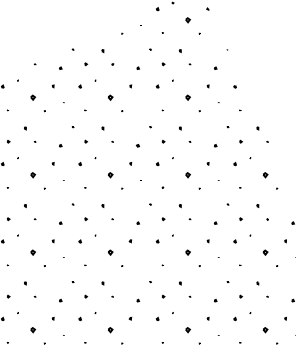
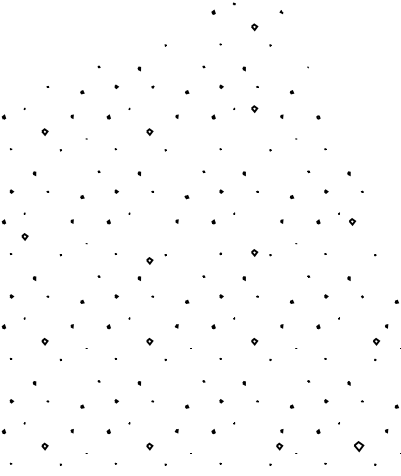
part: (187, 97) -> (254, 108), moved
part: (32, 174) -> (24, 236), moved
part: (110, 174) -> (149, 260), moved
part: (187, 174) -> (254, 252), moved
part: (265, 174) -> (352, 221), moved
part: (265, 252) -> (376, 341), moved
part: (187, 330) -> (279, 446), moved
part: (265, 330) -> (359, 446), size x1.6

